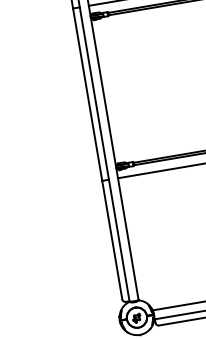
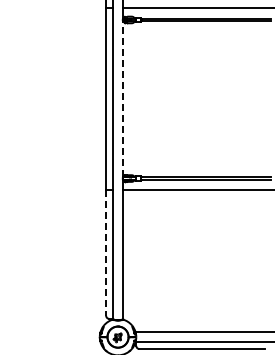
line: (103, 91) -> (122, 98), solid -> dashed
line: (112, 240) -> (106, 253), solid -> dashed

